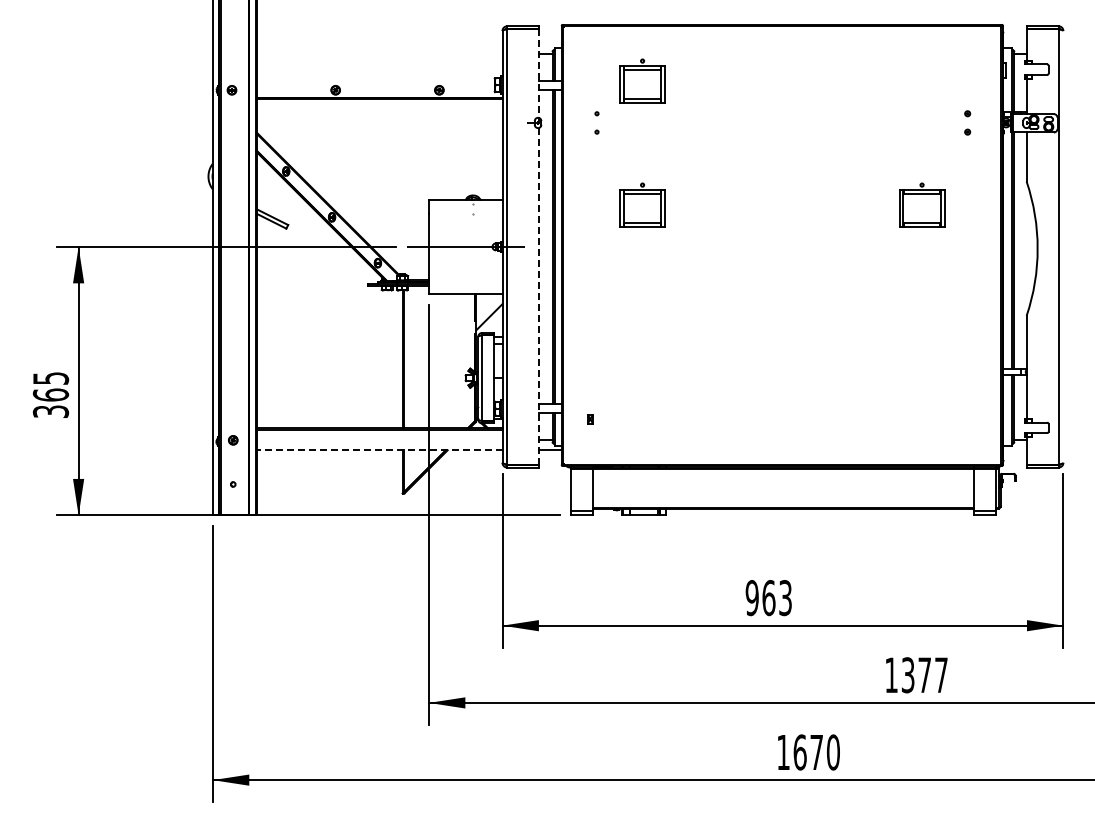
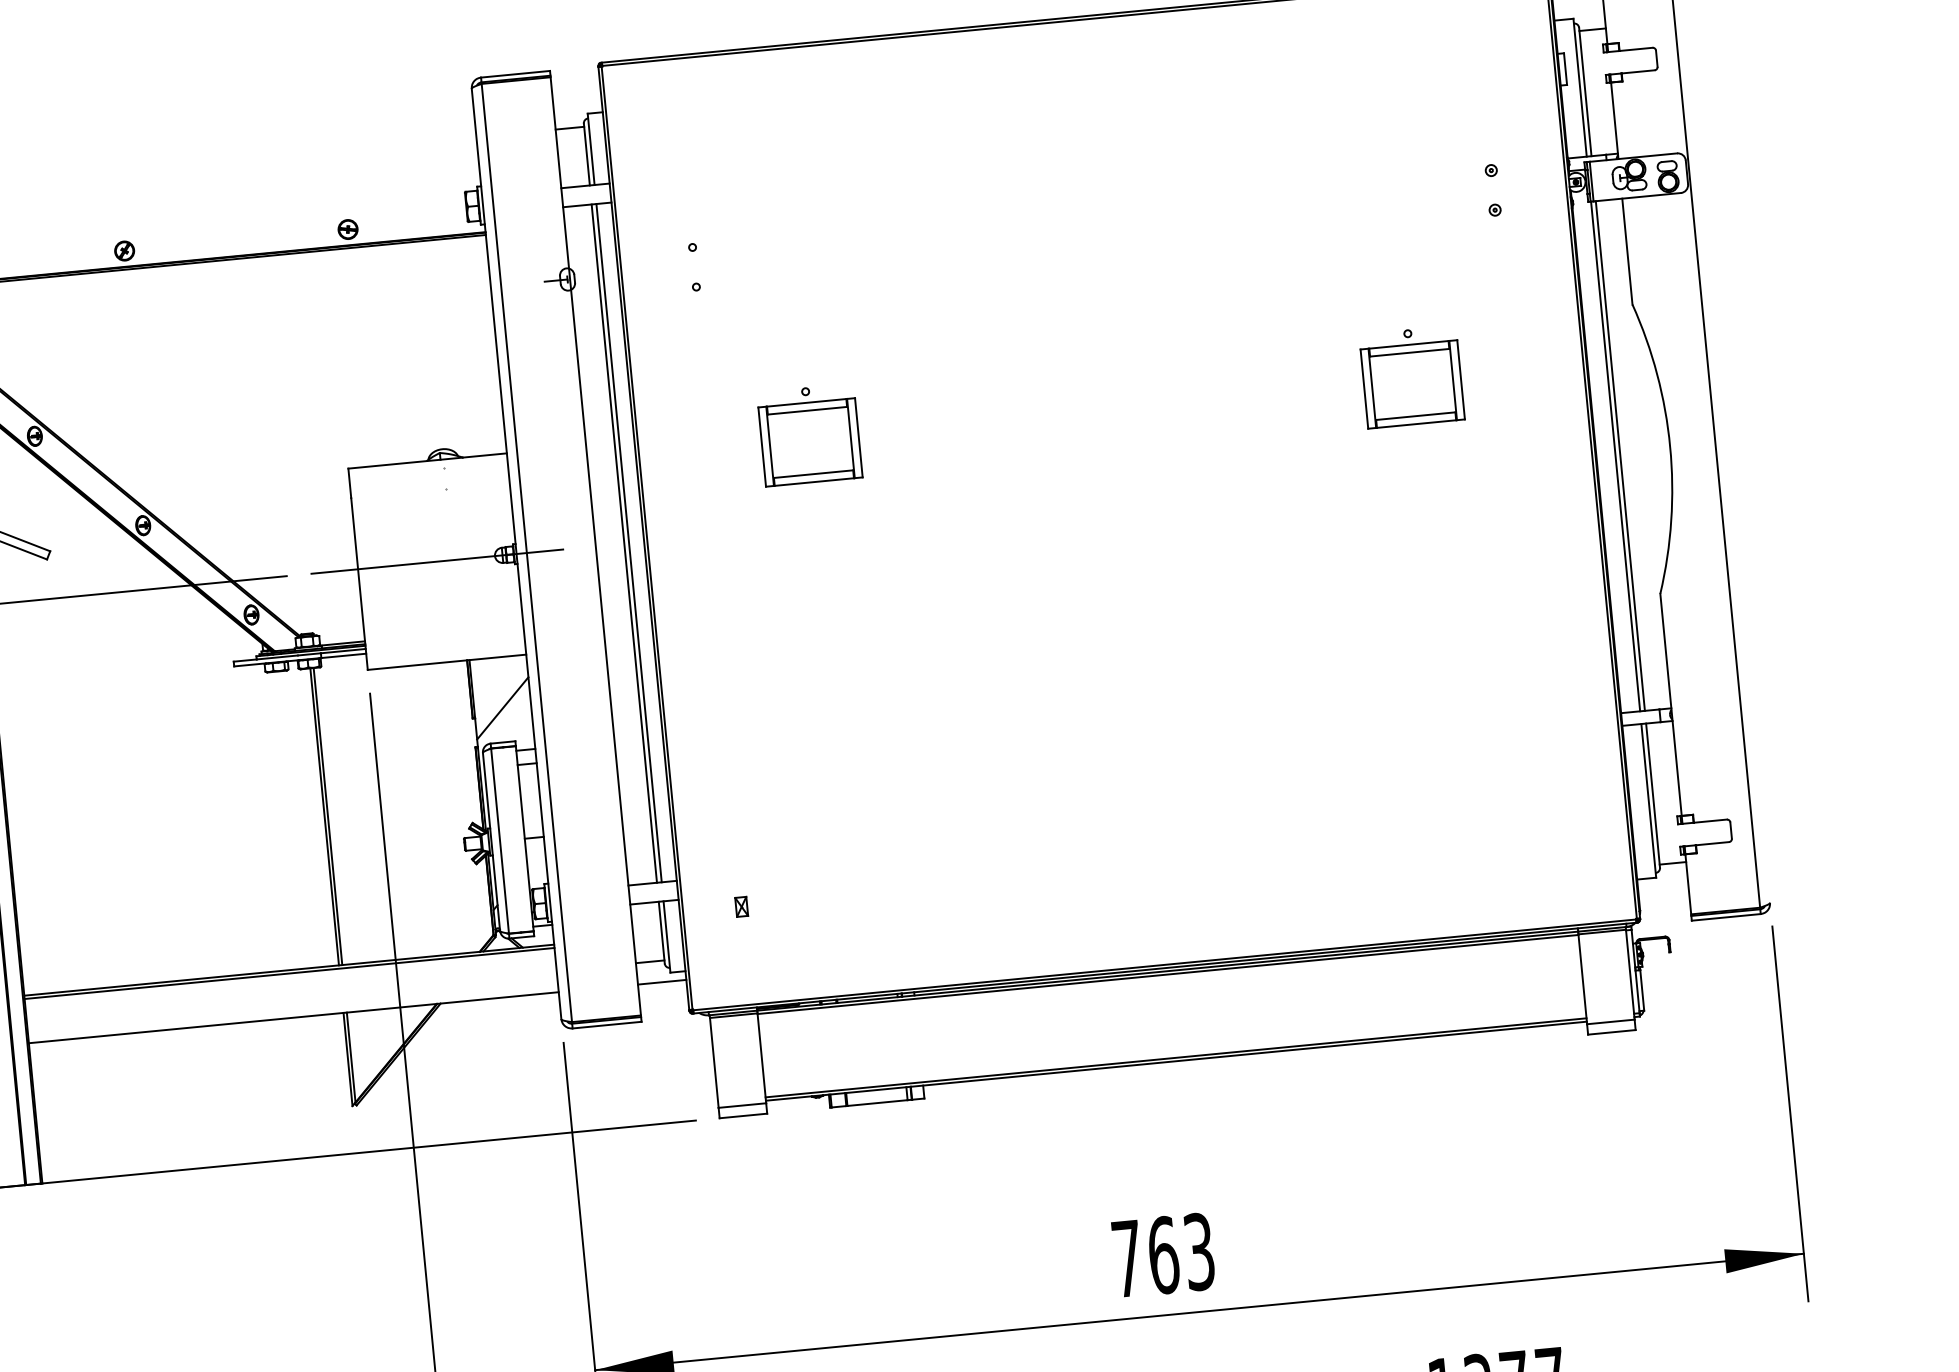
part: (642, 80) -> (783, 166), removed
line: (539, 246) -> (596, 545), dashed -> solid
line: (379, 450) -> (293, 1018), dashed -> solid
text: (751, 598) -> (1126, 1259), 963 -> 763

